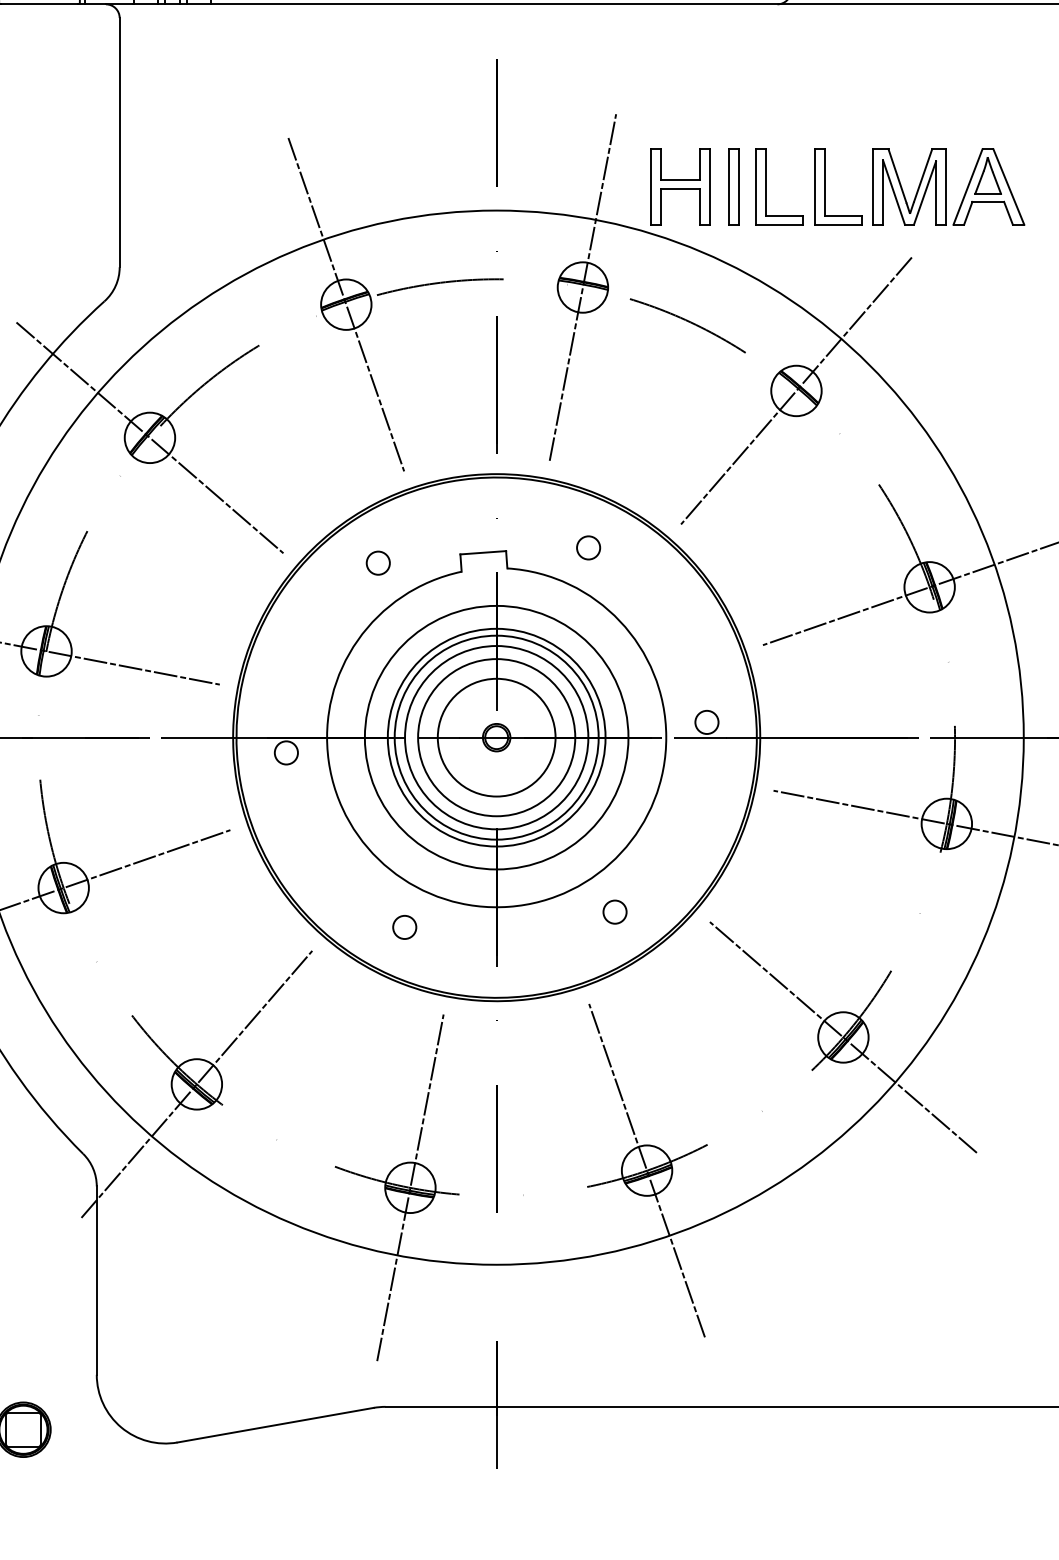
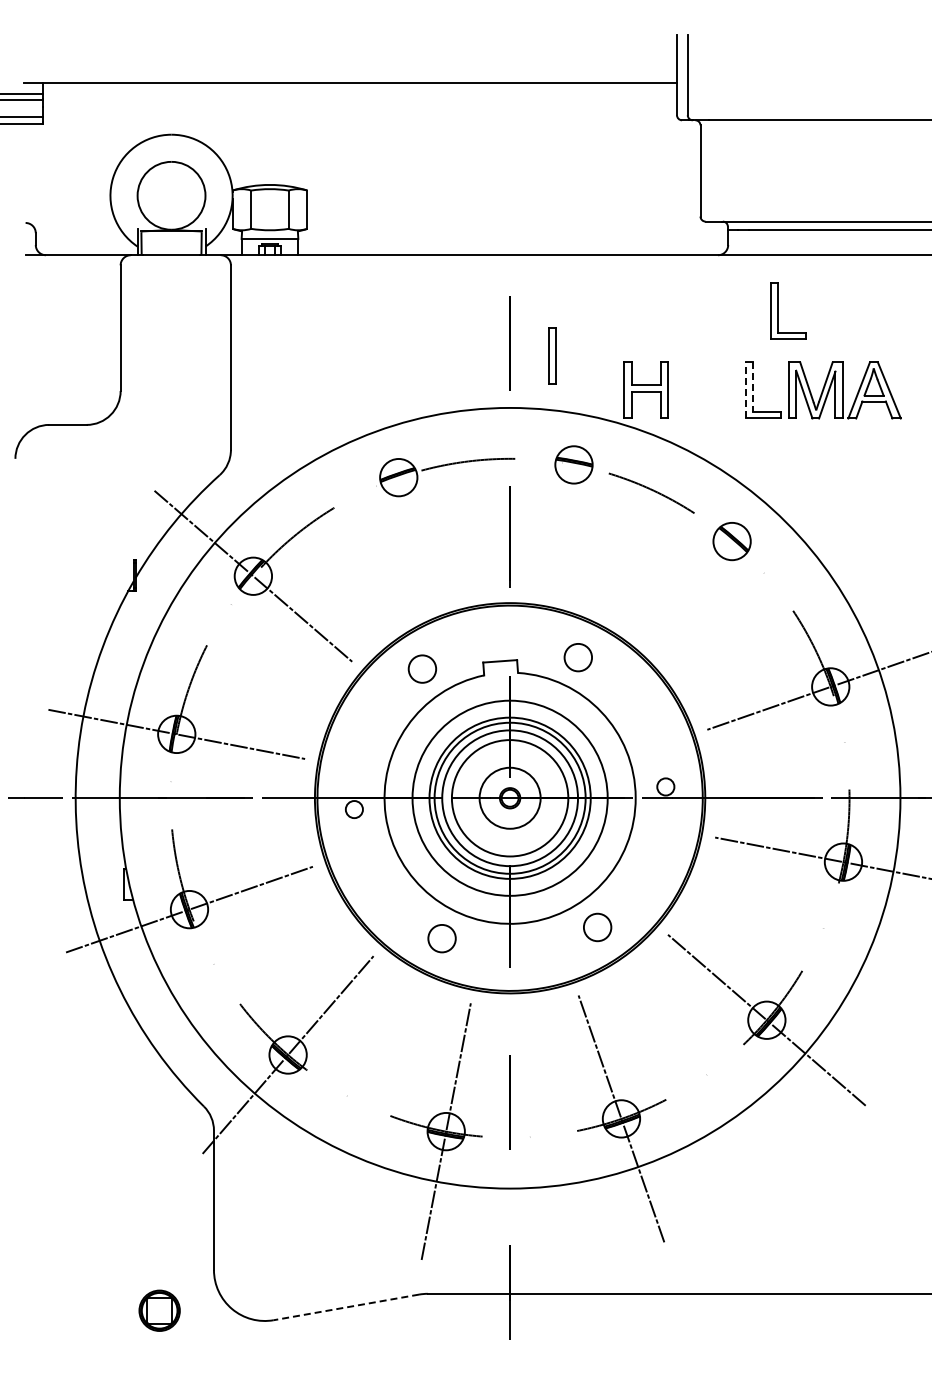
line: (823, 182) -> (752, 387), solid -> dashed
part: (733, 185) -> (552, 355), moved
part: (765, 185) -> (778, 310), moved
line: (814, 185) -> (745, 389), solid -> dashed
line: (582, 286) -> (573, 464), removed
line: (345, 304) -> (398, 477), removed
line: (795, 390) -> (731, 541), removed
circle: (587, 547) -> (577, 657), size x1.6
circle: (378, 562) -> (422, 668), size x1.6
circle: (495, 736) -> (509, 797), size x0.7
circle: (614, 912) -> (597, 927), size x1.6
circle: (404, 927) -> (441, 938), size x1.6
line: (275, 1425) -> (346, 1307), solid -> dashed

